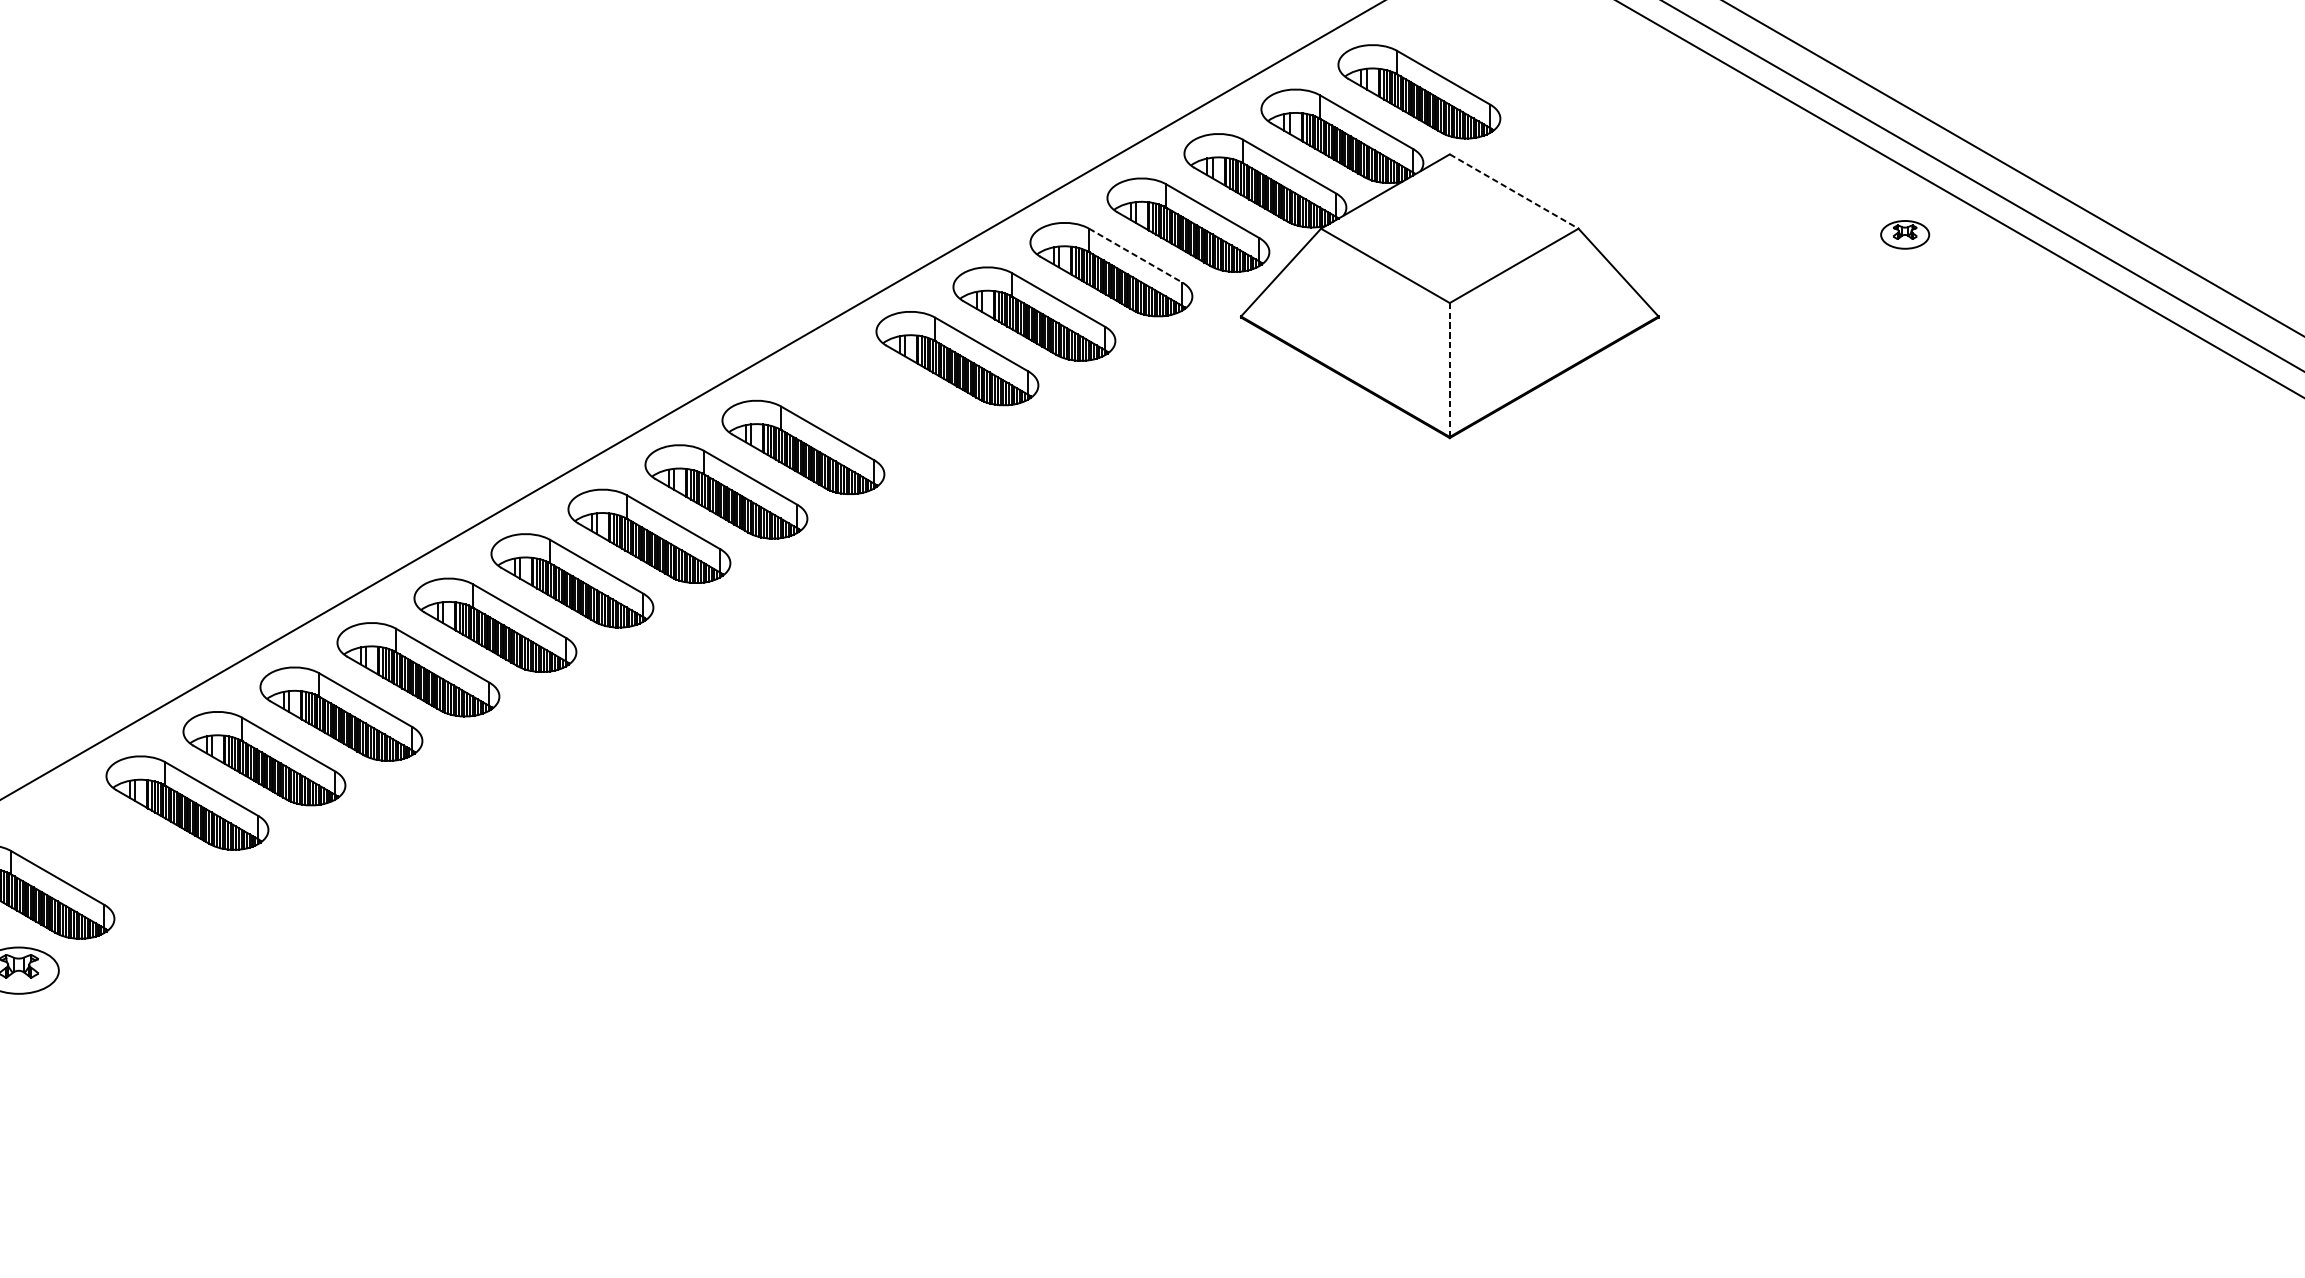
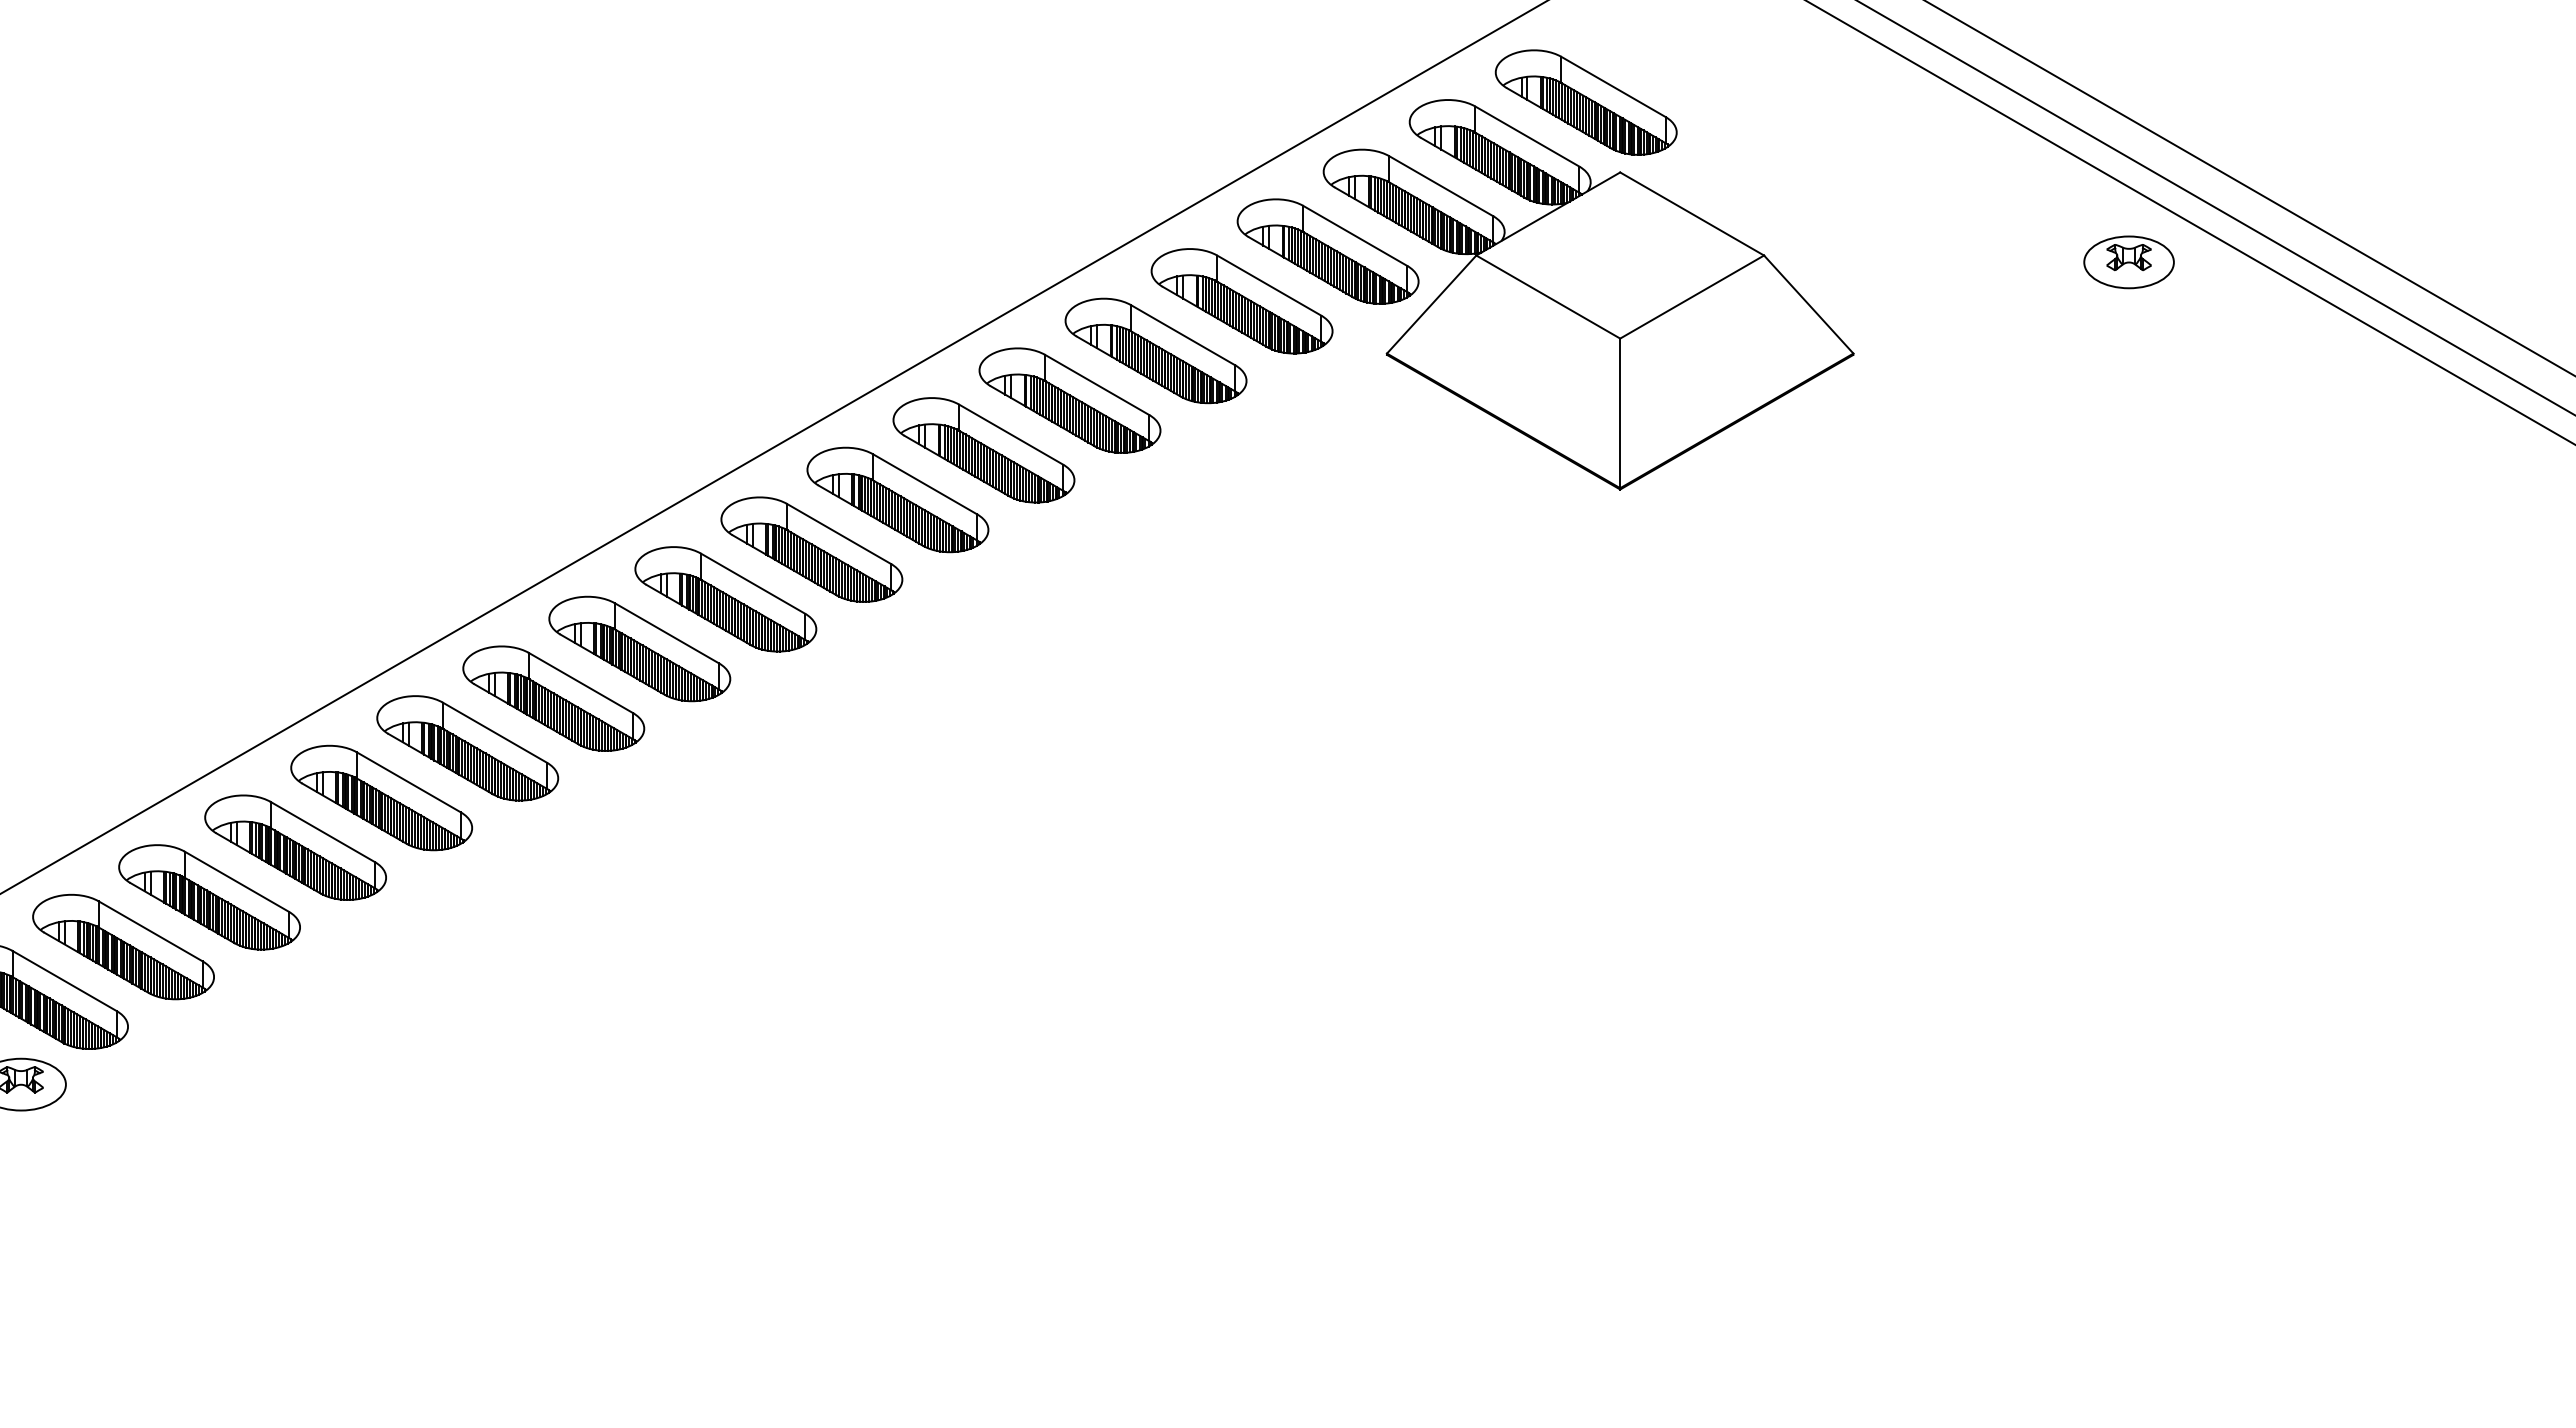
line: (1514, 191) -> (1692, 214), dashed -> solid
part: (1904, 234) -> (2128, 262), size x1.67
line: (1135, 255) -> (1269, 285), dashed -> solid
line: (1450, 370) -> (1620, 413), dashed -> solid
part: (880, 403) -> (983, 450), added
part: (110, 847) -> (123, 946), added

